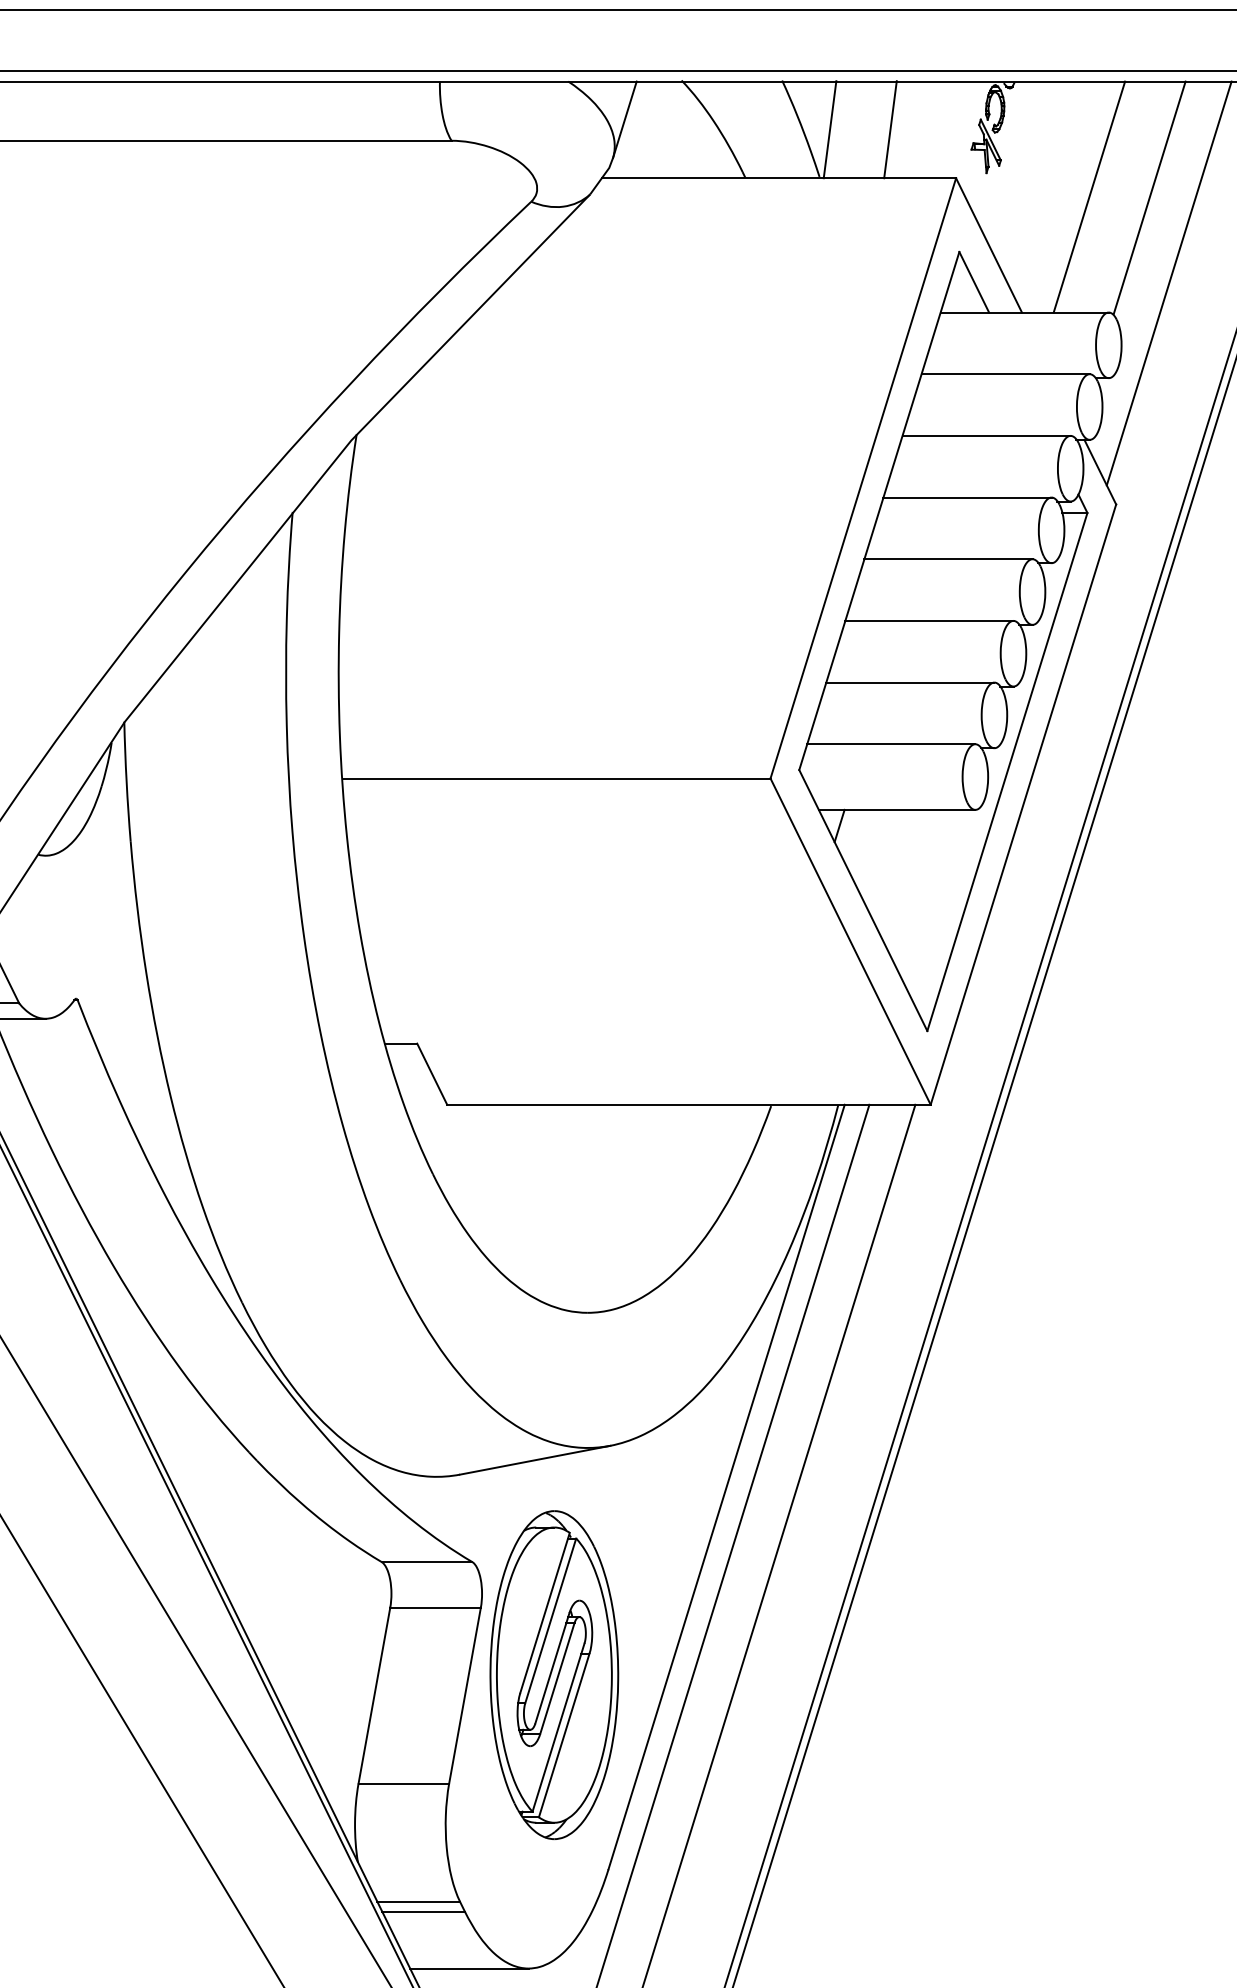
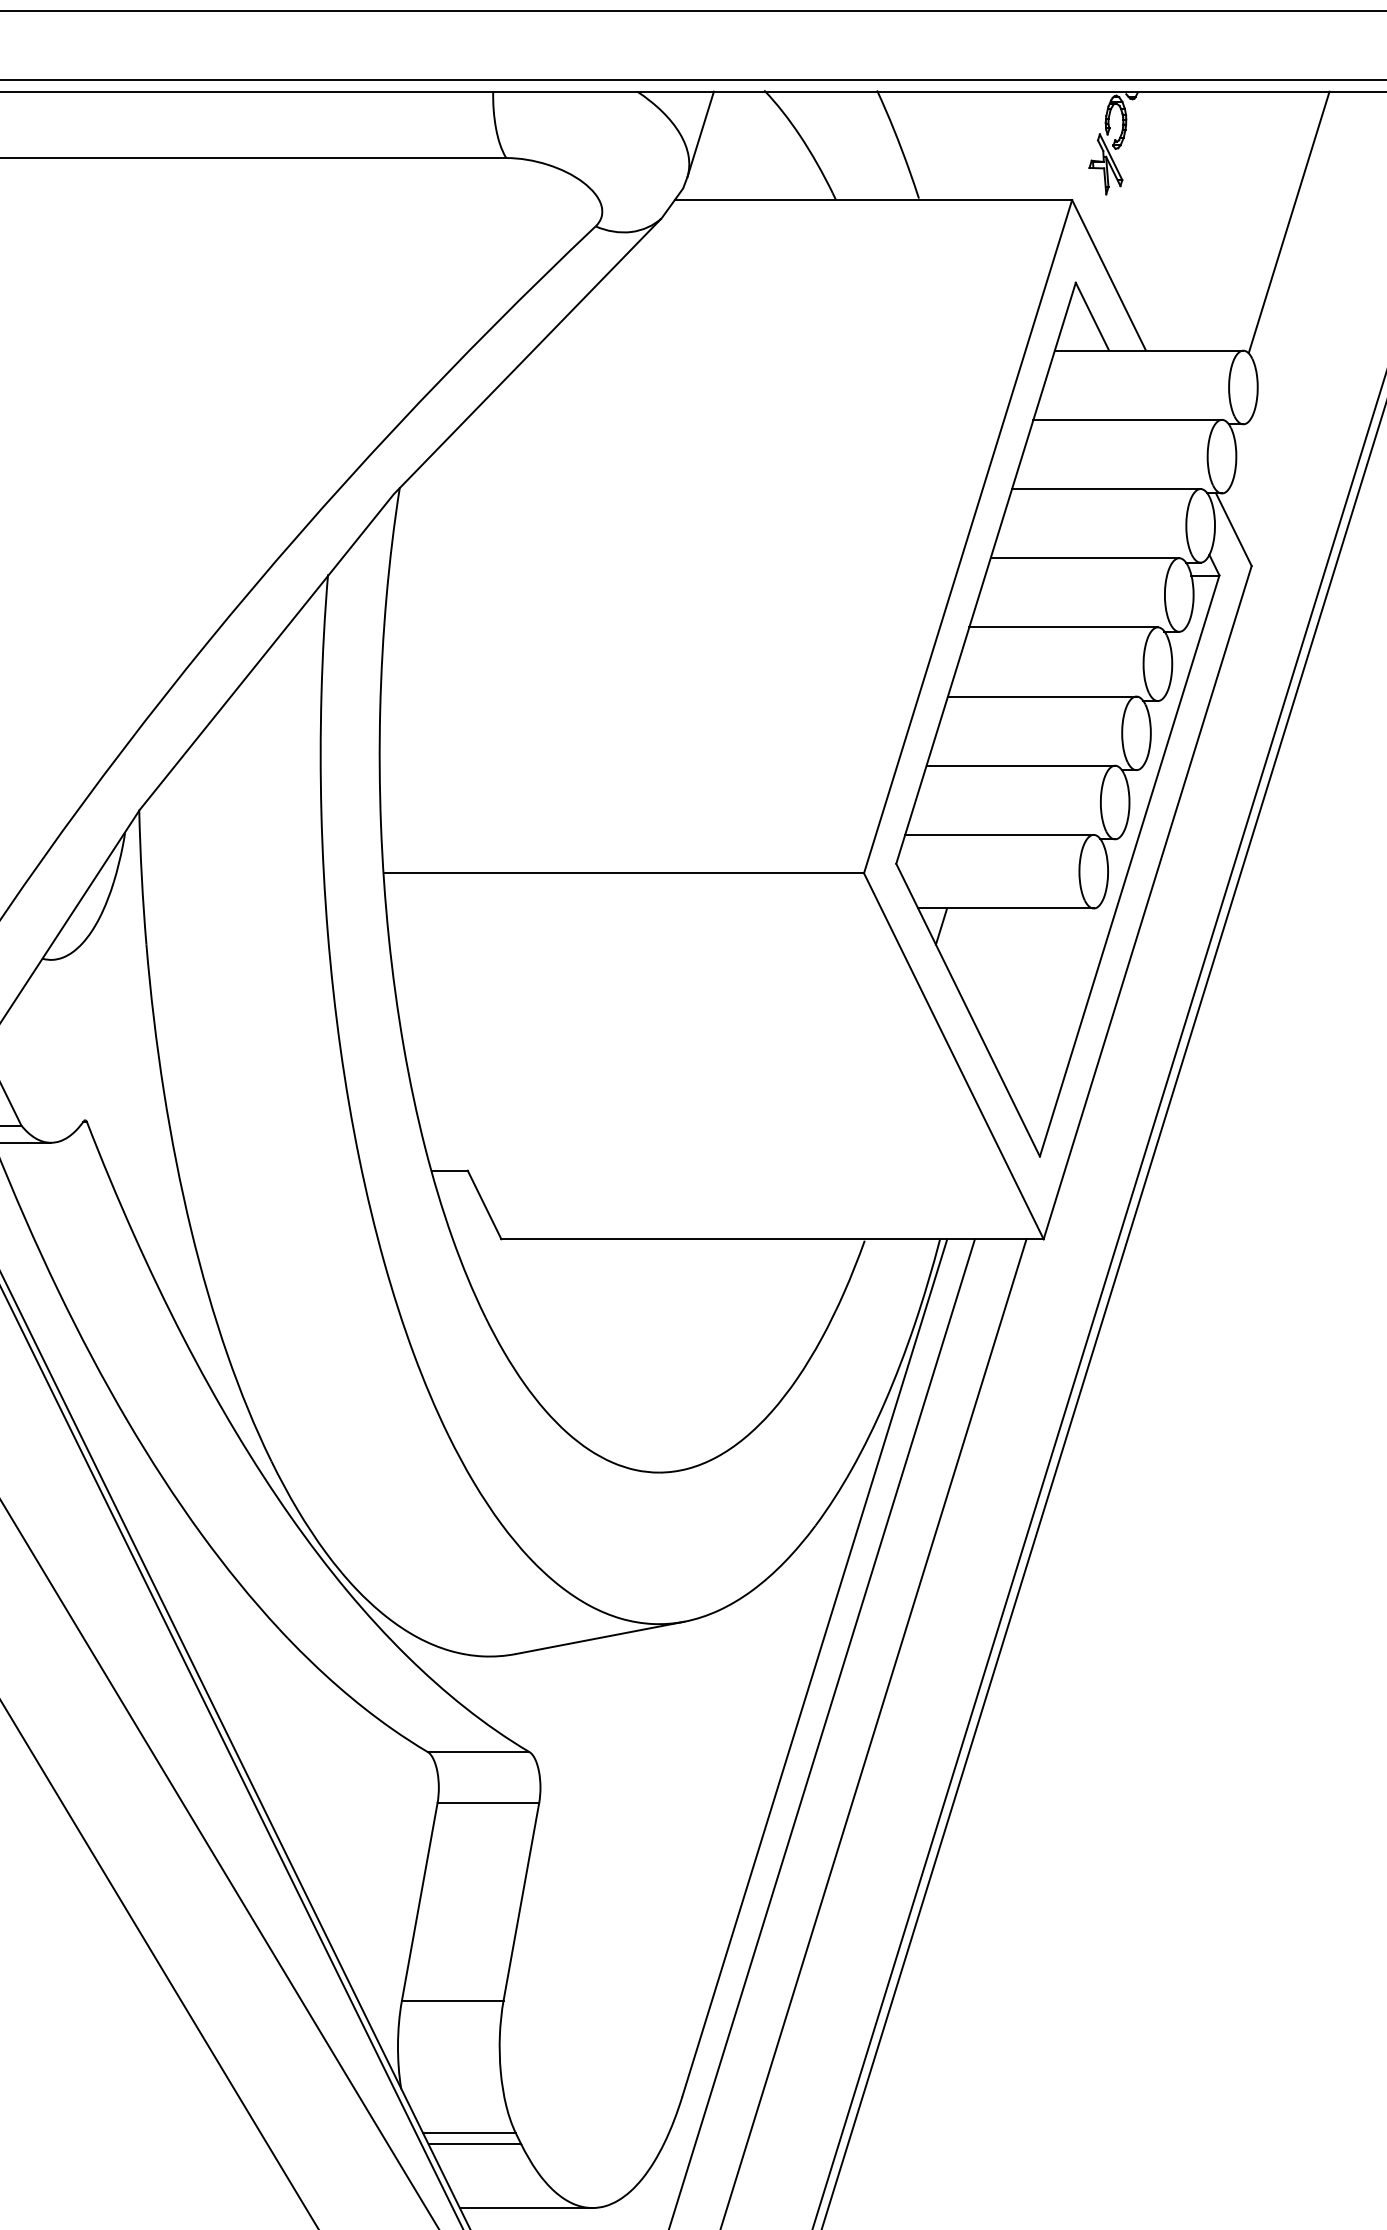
line: (829, 129) -> (930, 145), removed
line: (890, 129) -> (998, 145), removed
line: (1089, 196) -> (1221, 220), removed
line: (1169, 282) -> (1311, 317), removed
part: (554, 1674) -> (621, 1878), removed

